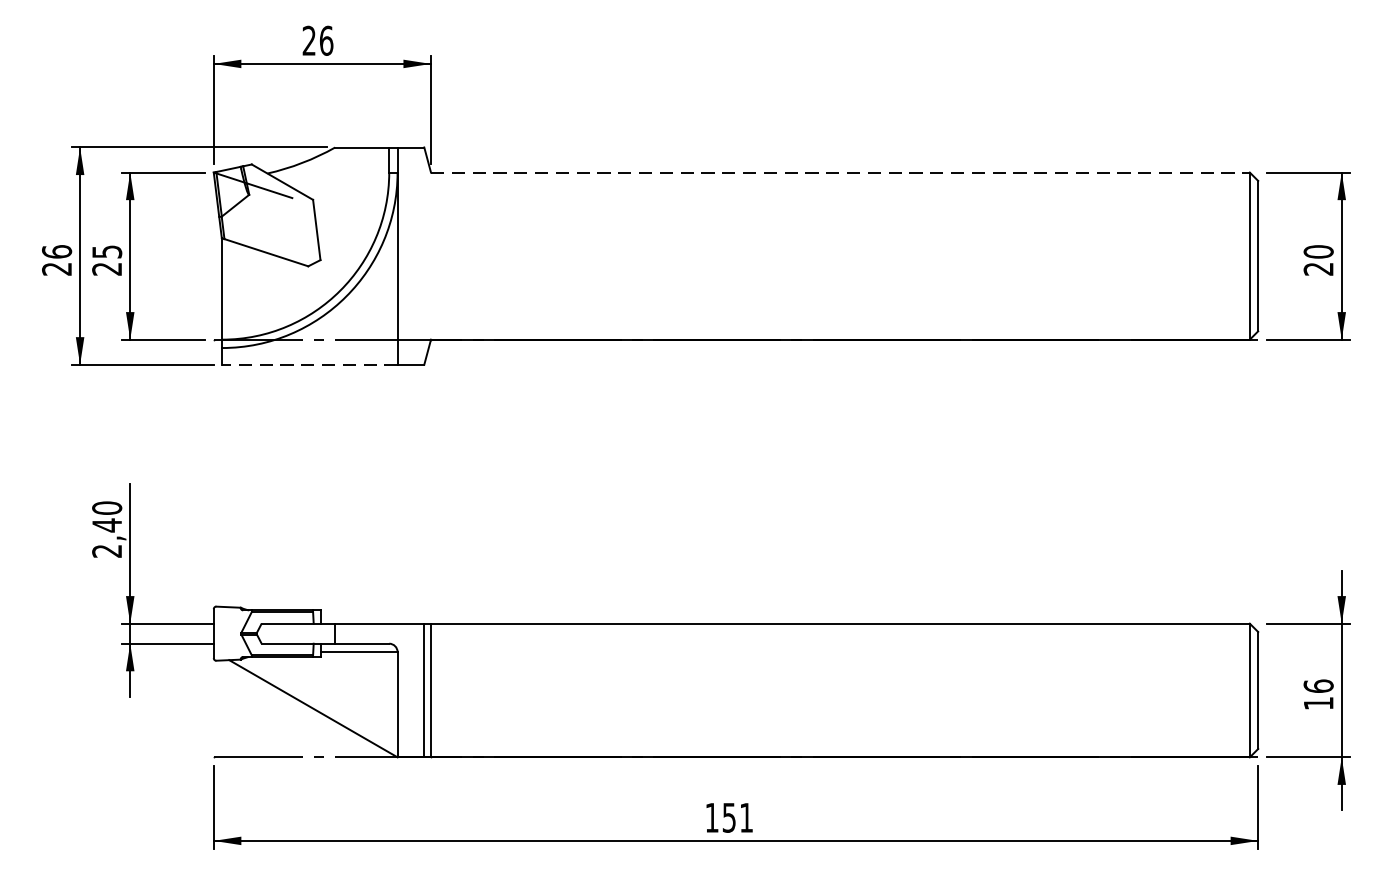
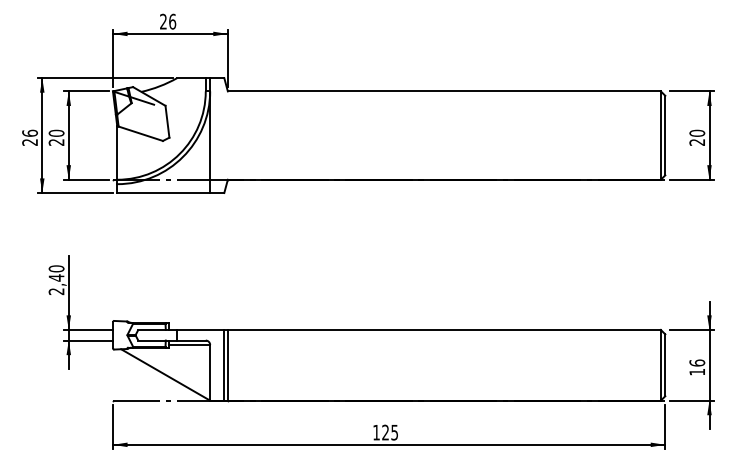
line: (840, 172) -> (444, 91), dashed -> solid
text: (106, 250) -> (56, 132), 25 -> 20
line: (309, 365) -> (163, 193), dashed -> solid
text: (736, 817) -> (389, 432), 151 -> 125

